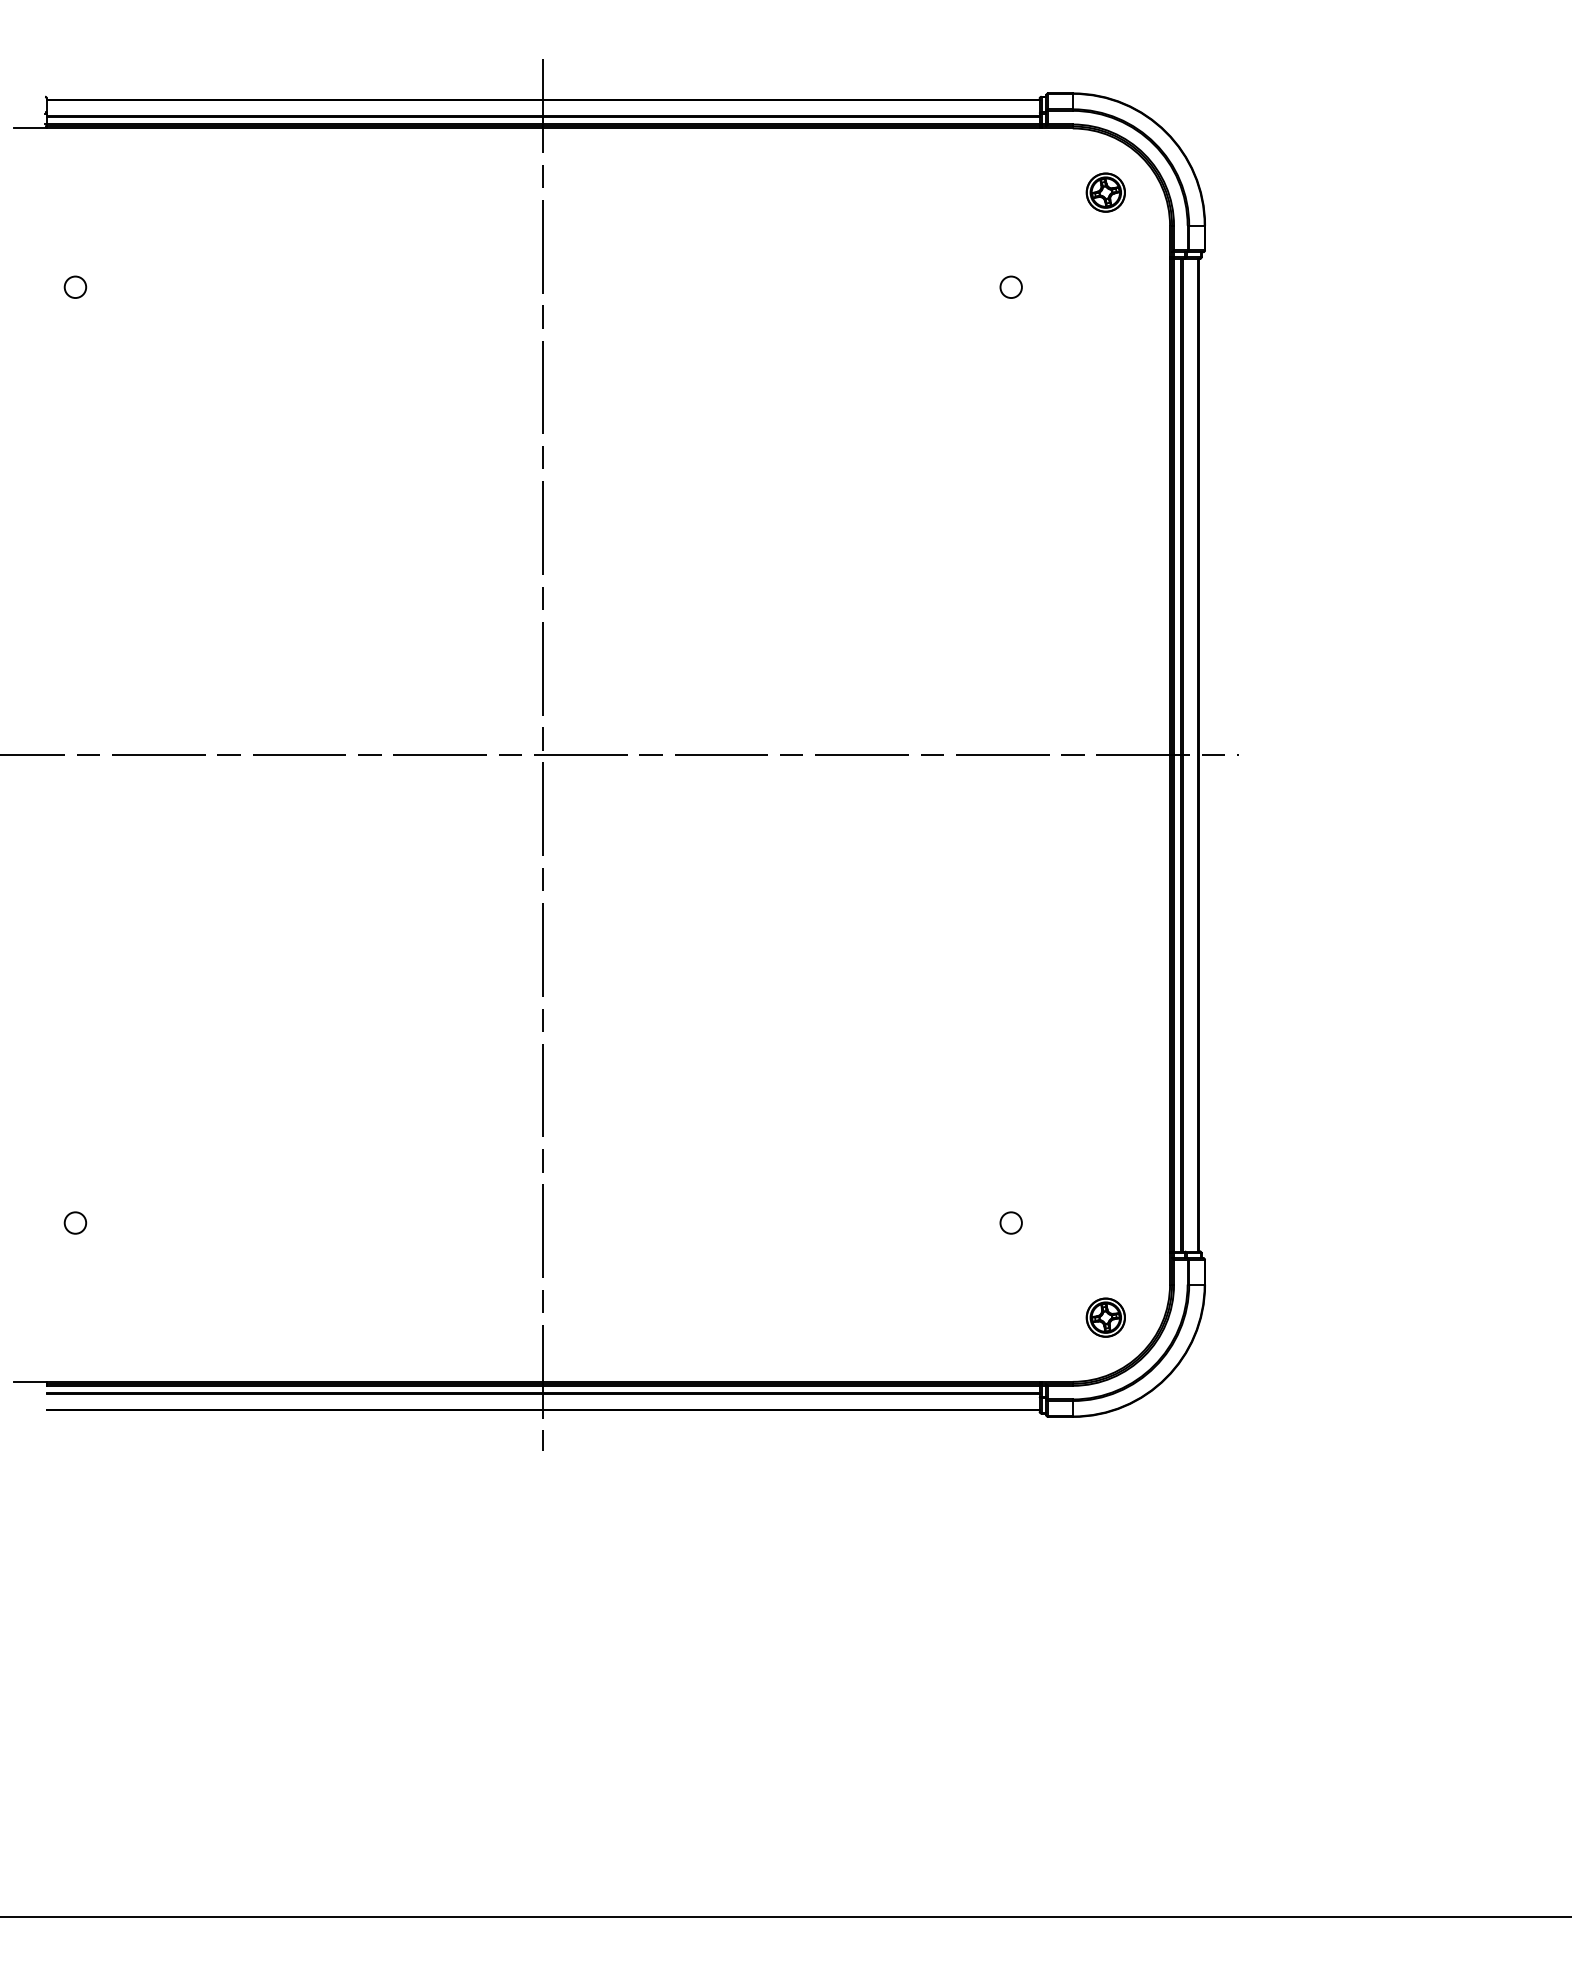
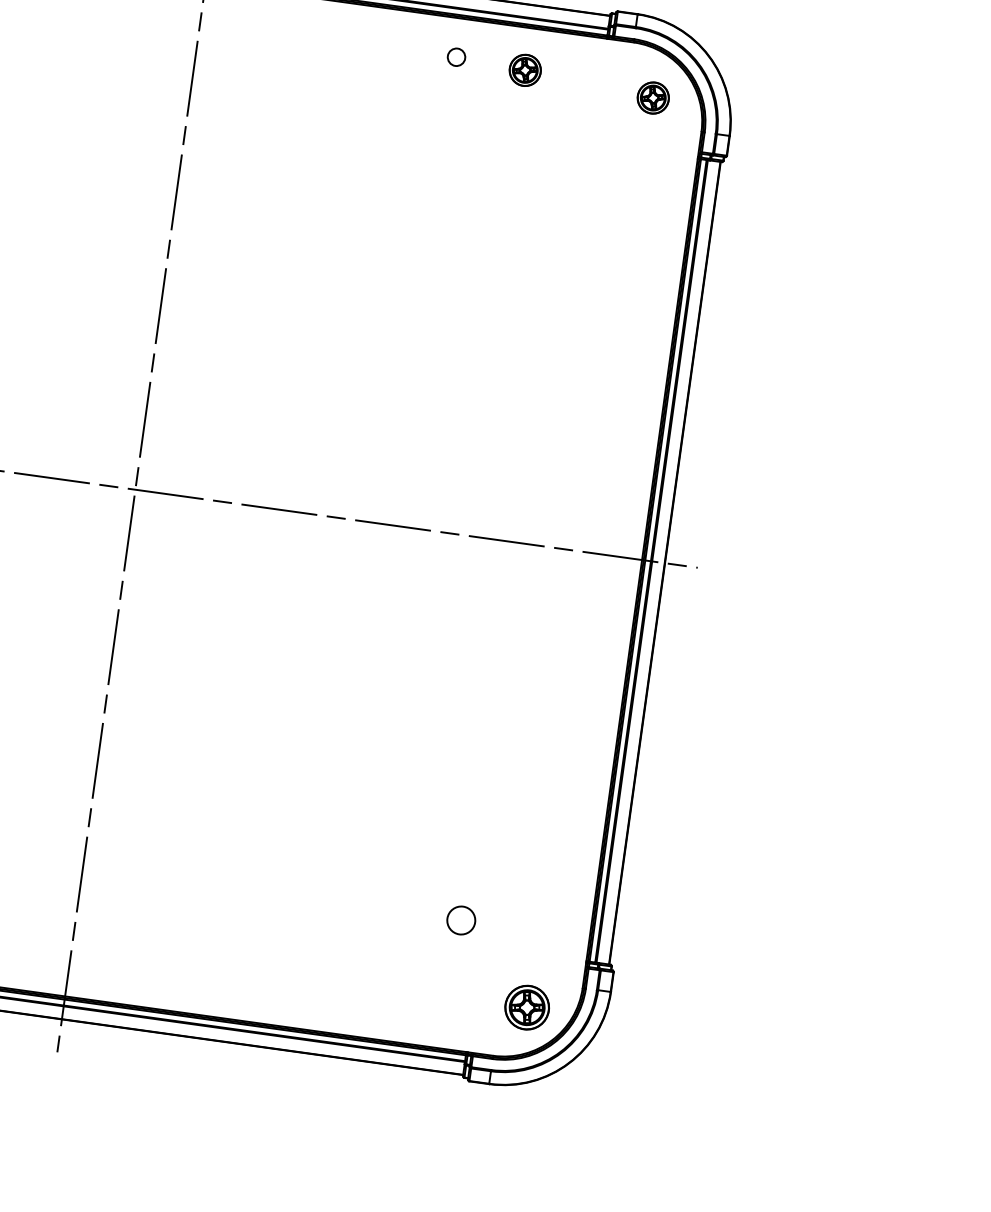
part: (945, 180) -> (525, 70), added
circle: (1010, 286) -> (456, 56), moved
circle: (1010, 1222) -> (460, 919), size x1.6
part: (1105, 1317) -> (526, 1007), size x1.4

